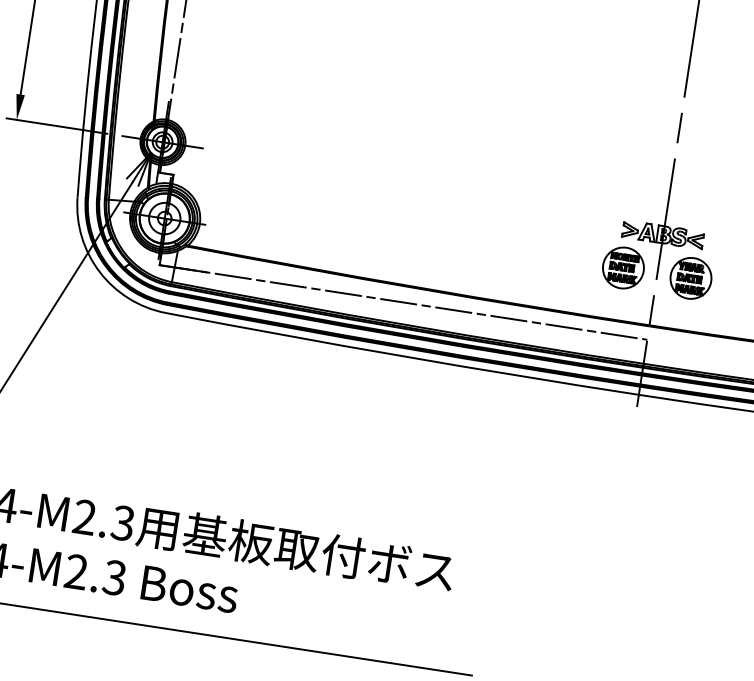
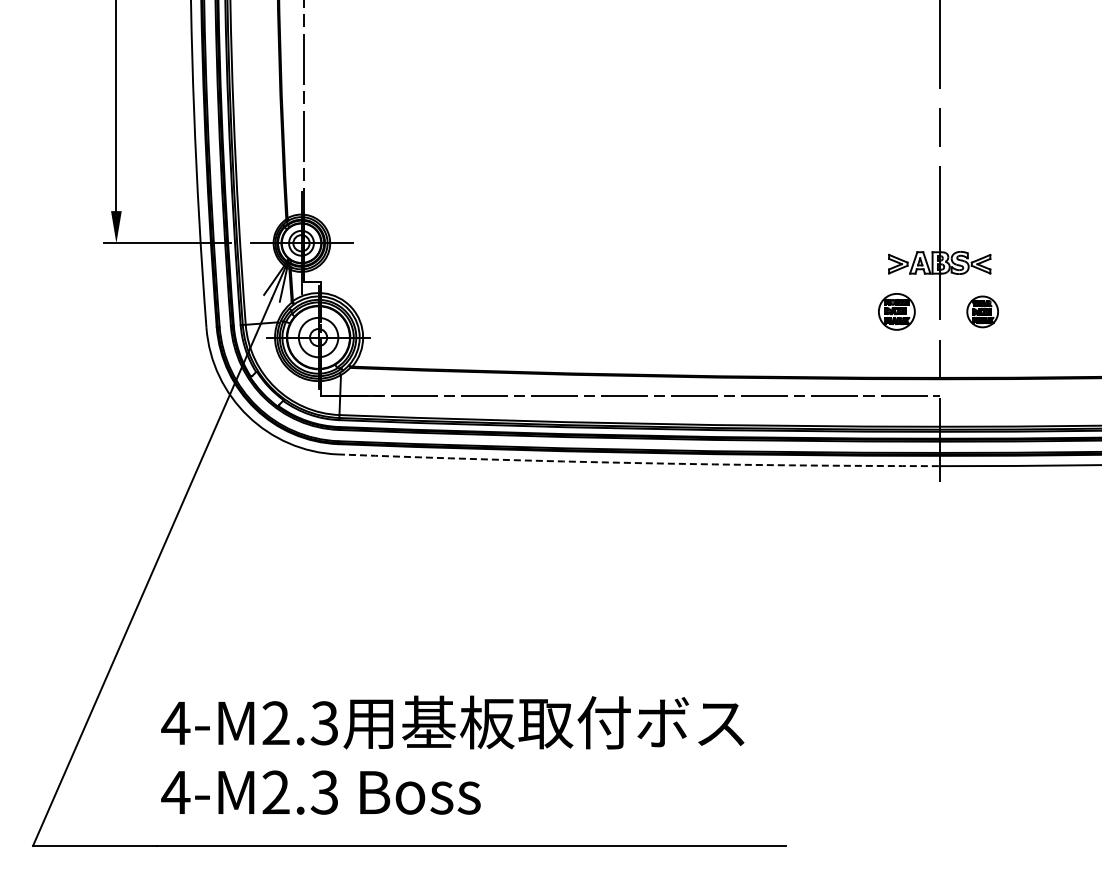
part: (623, 267) -> (896, 311), size x0.7
part: (691, 278) -> (982, 311), size x0.6
arc: (401, 356) -> (638, 463), solid -> dashed

